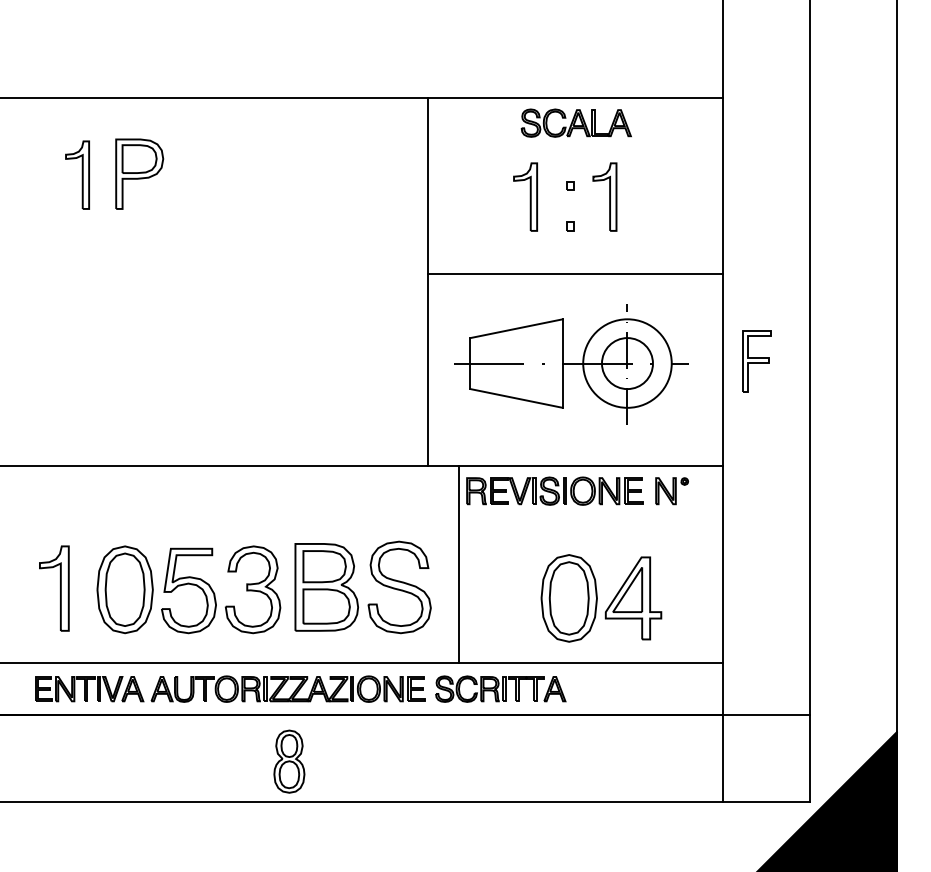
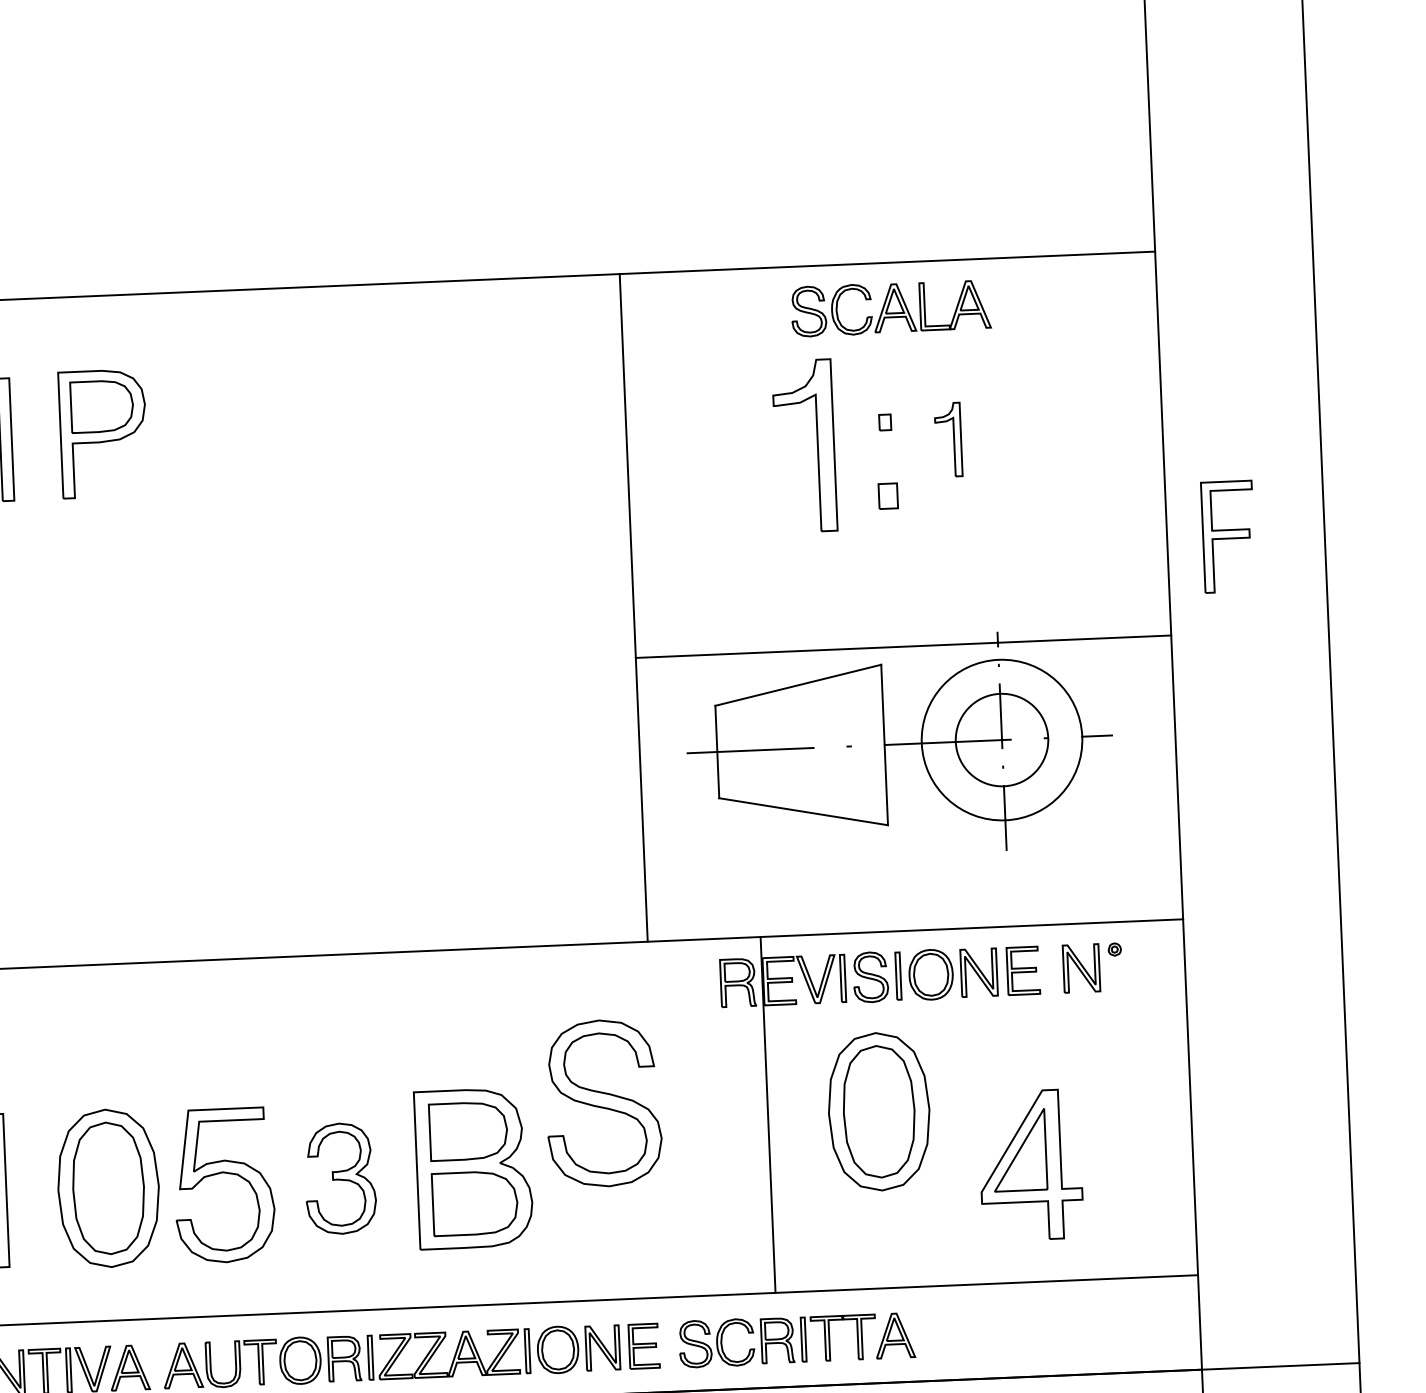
part: (525, 196) -> (804, 444), size x1.4
part: (604, 196) -> (947, 438), size x0.6
part: (570, 226) -> (888, 495), size x1.6
line: (575, 273) -> (903, 645), moved
part: (756, 361) -> (1227, 536), moved
line: (459, 564) -> (768, 1114), moved
part: (399, 587) -> (603, 1103), moved
part: (252, 589) -> (339, 1178), size x0.7
part: (568, 598) -> (877, 1111), moved

